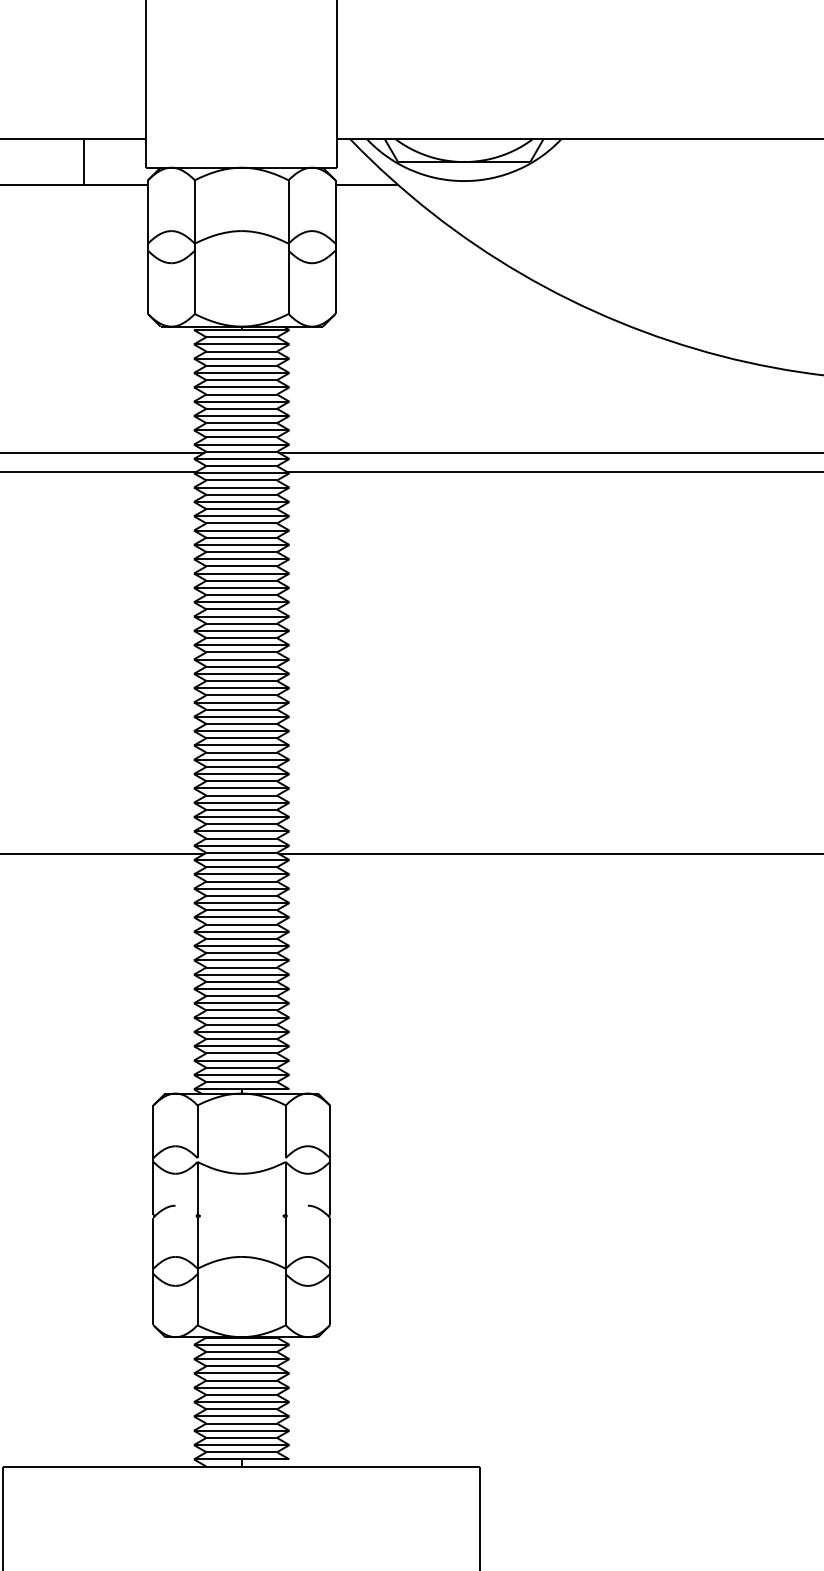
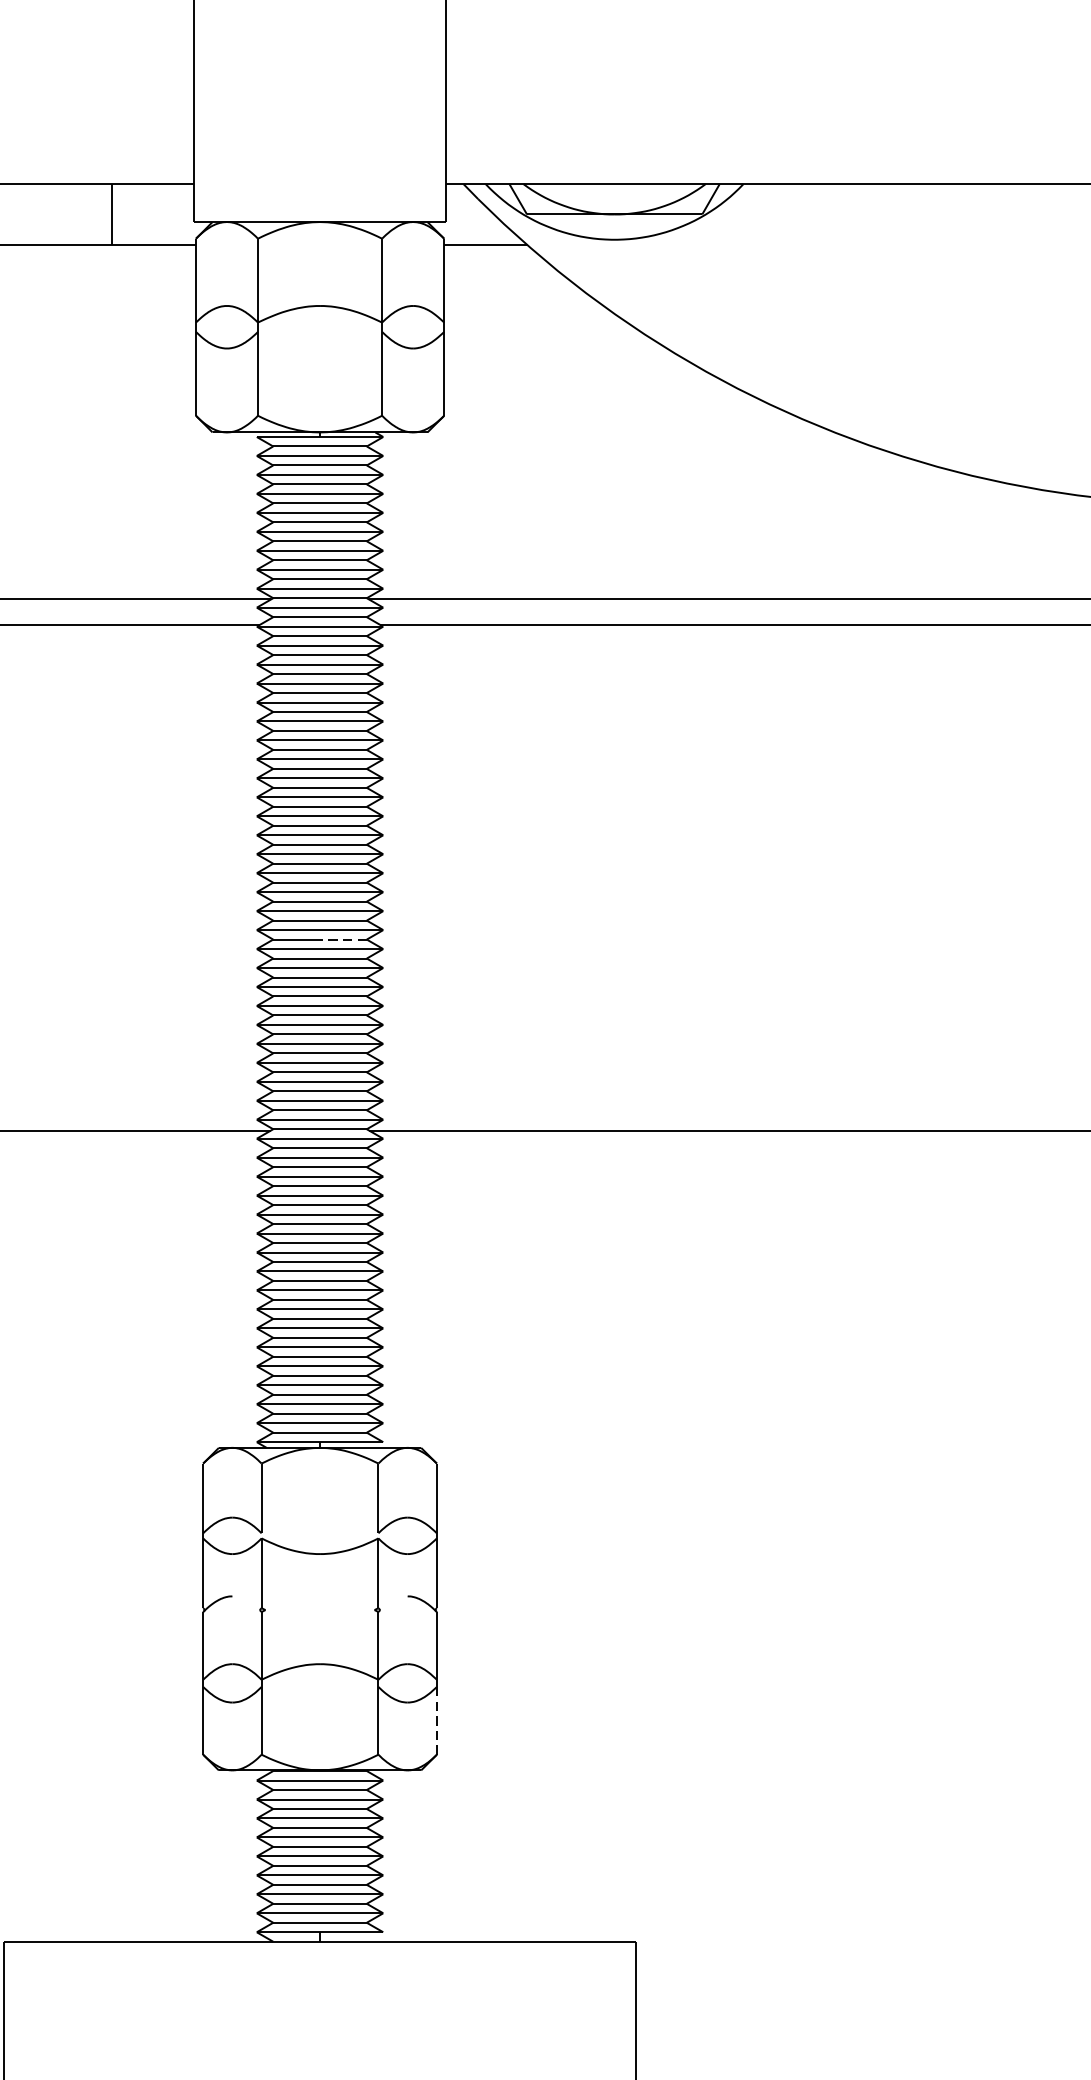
line: (259, 709) -> (343, 939), solid -> dashed
line: (329, 1299) -> (436, 1720), solid -> dashed

